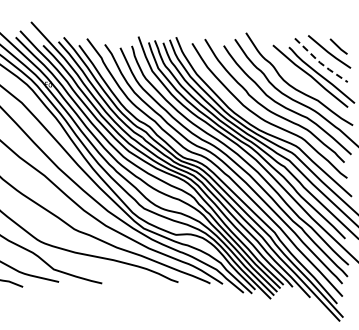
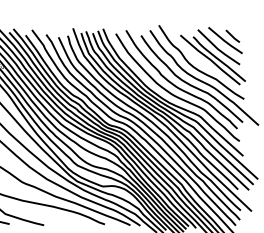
line: (320, 62) -> (218, 48), dashed -> solid

